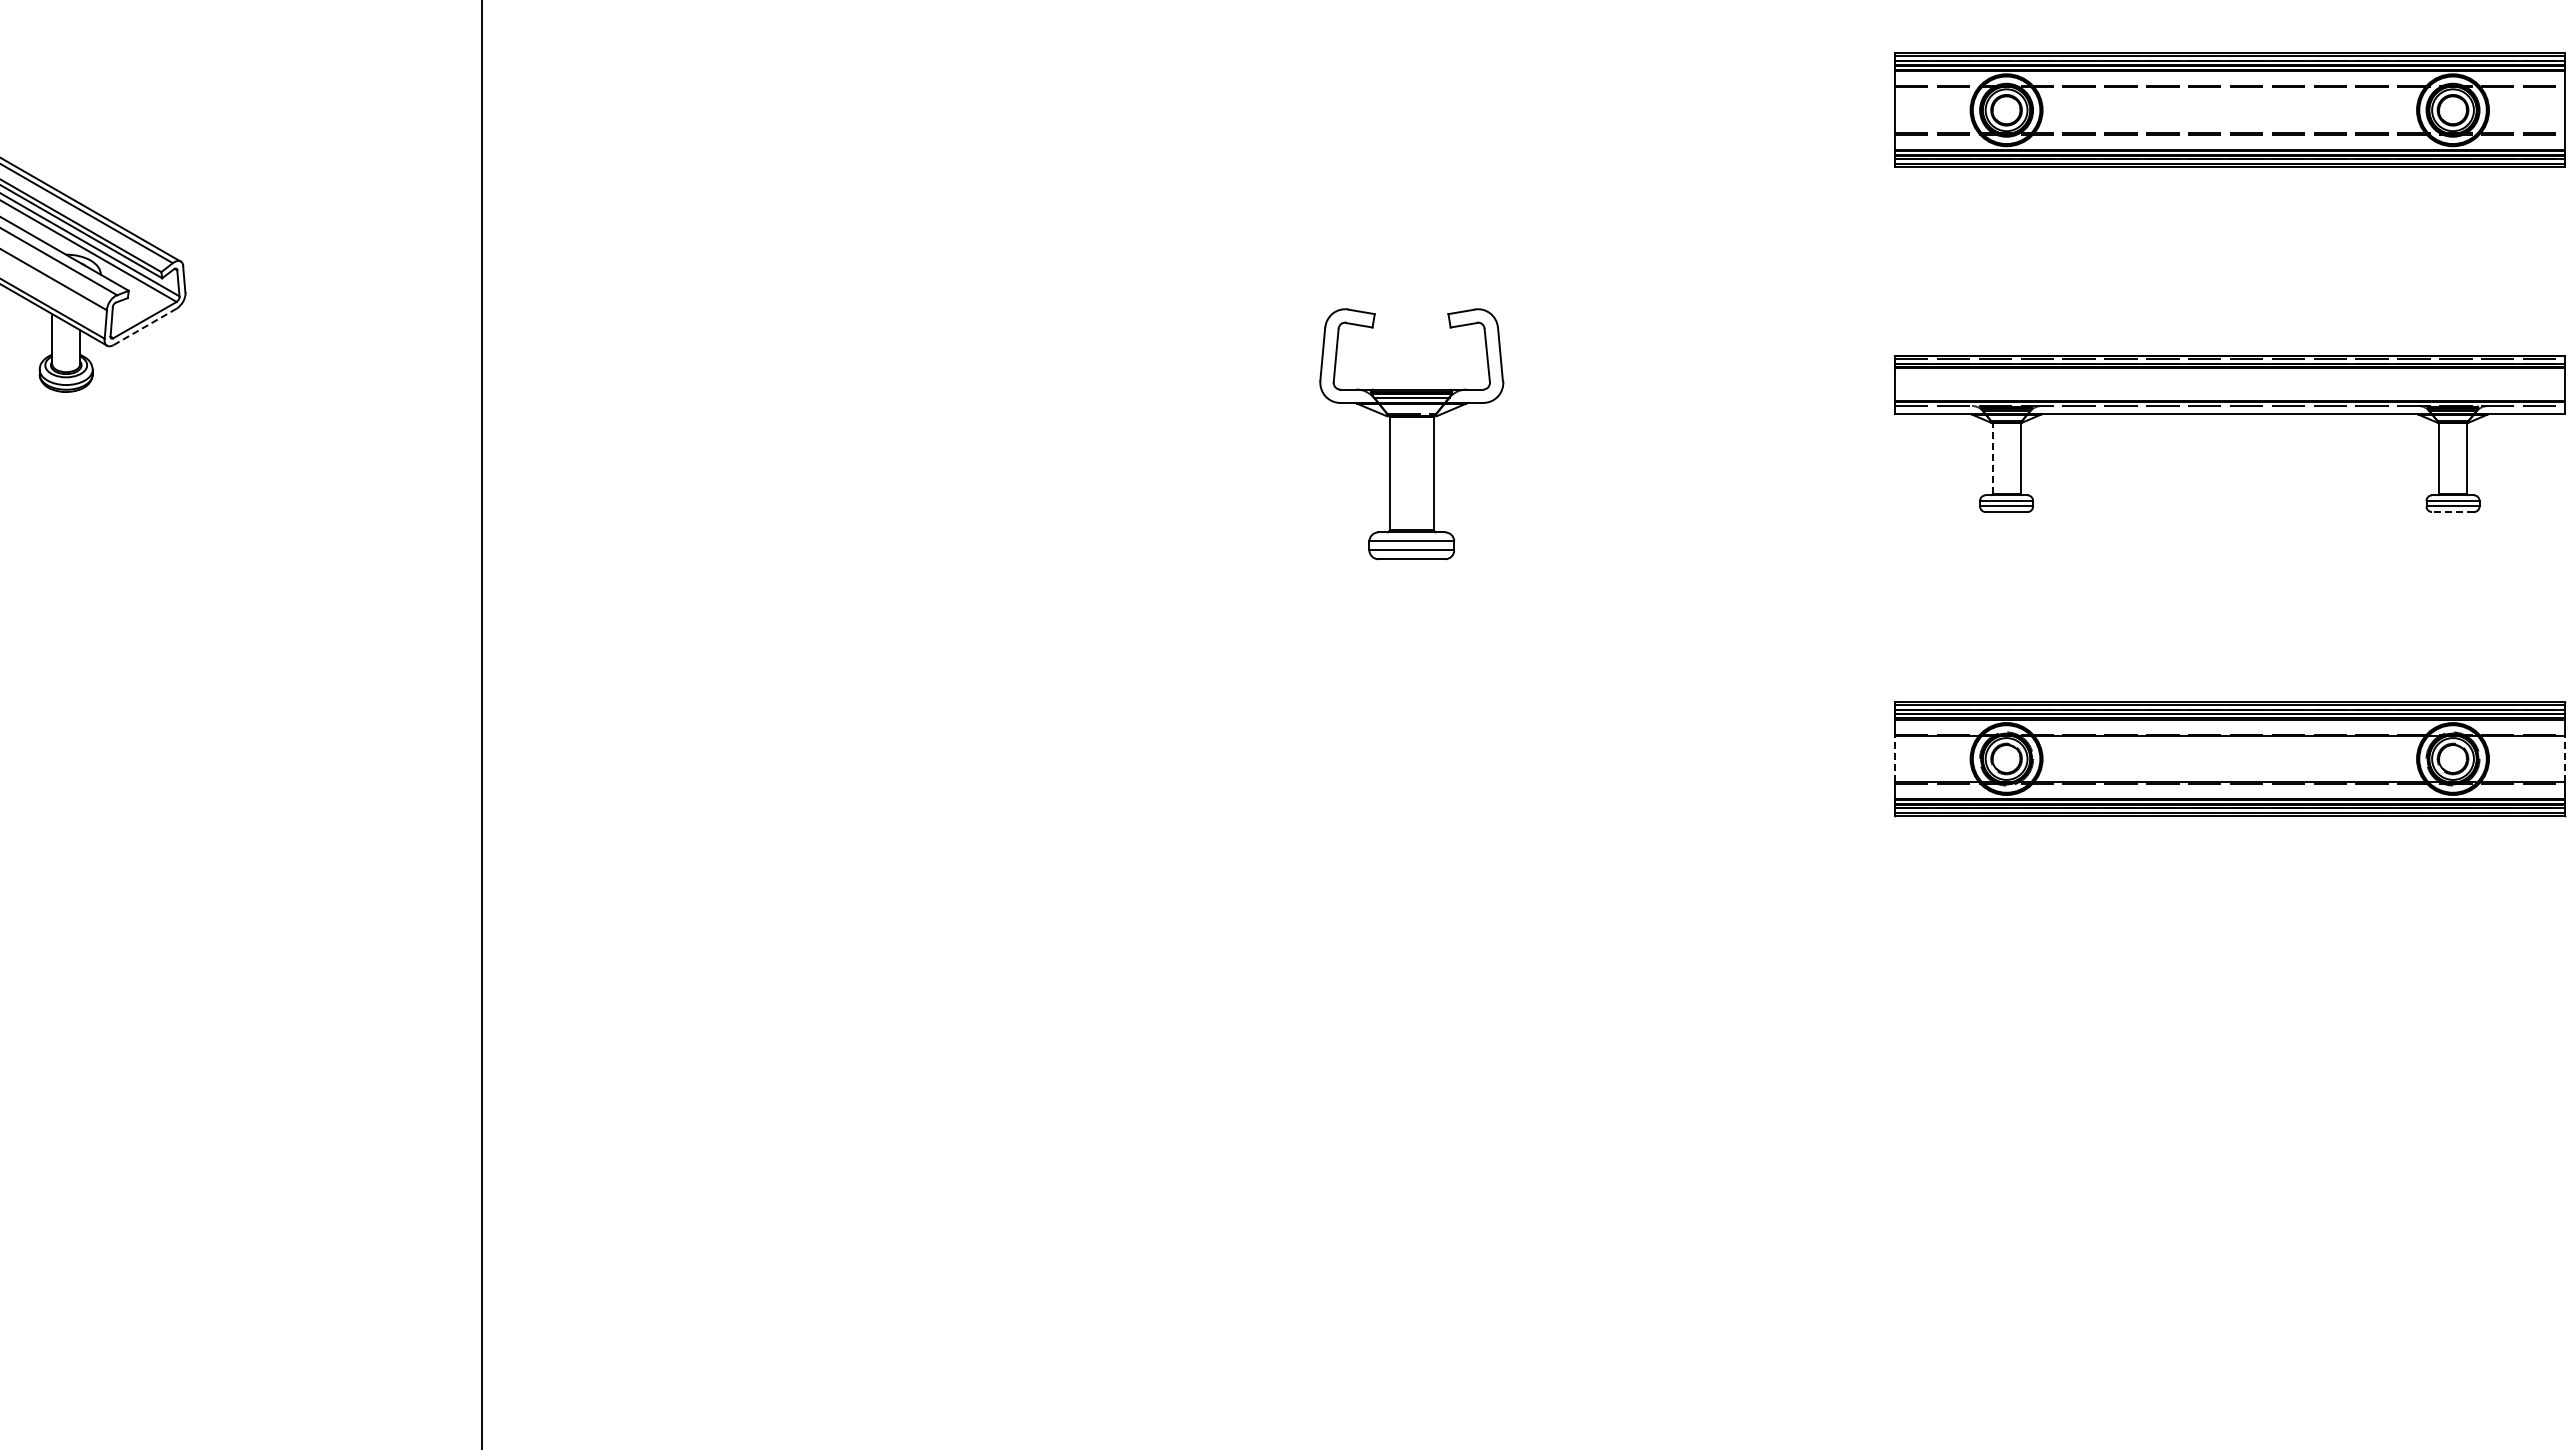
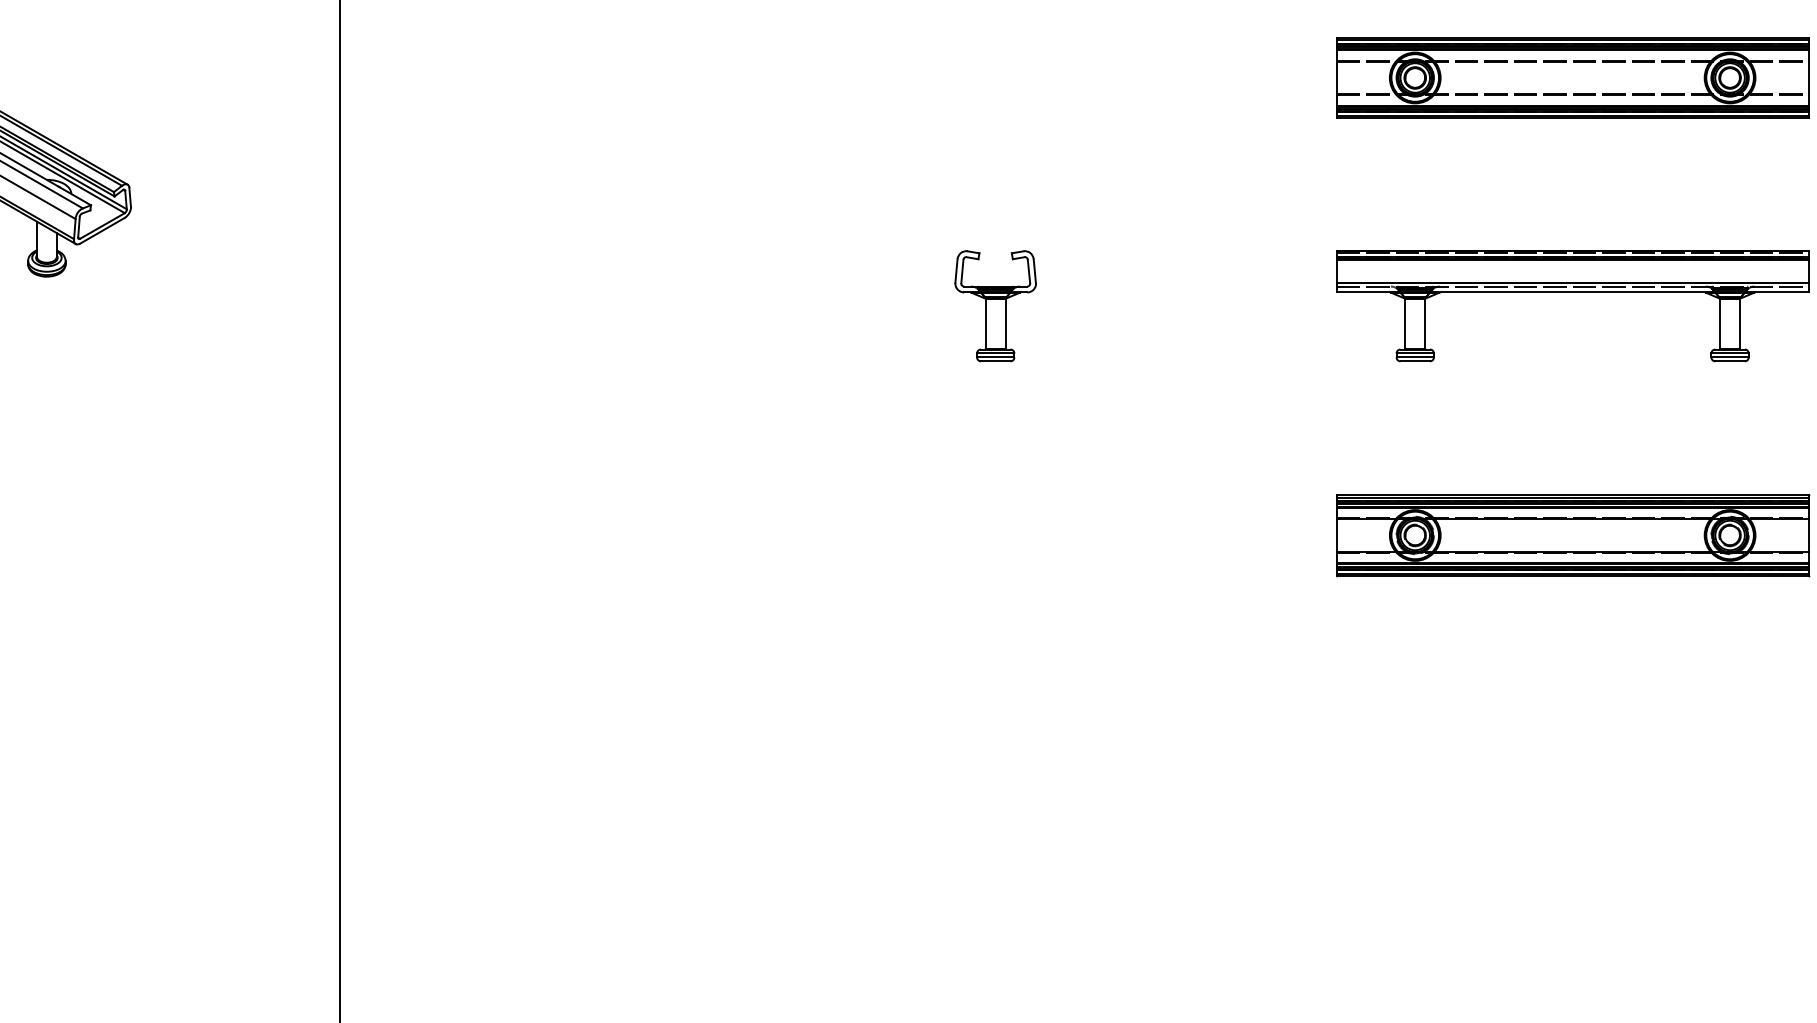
line: (145, 326) -> (102, 230), dashed -> solid
part: (1411, 433) -> (995, 305), size x0.62
line: (1992, 458) -> (1405, 323), dashed -> solid
line: (2453, 512) -> (1730, 361), dashed -> solid
line: (1894, 758) -> (1336, 535), dashed -> solid
line: (2564, 758) -> (1808, 535), dashed -> solid

